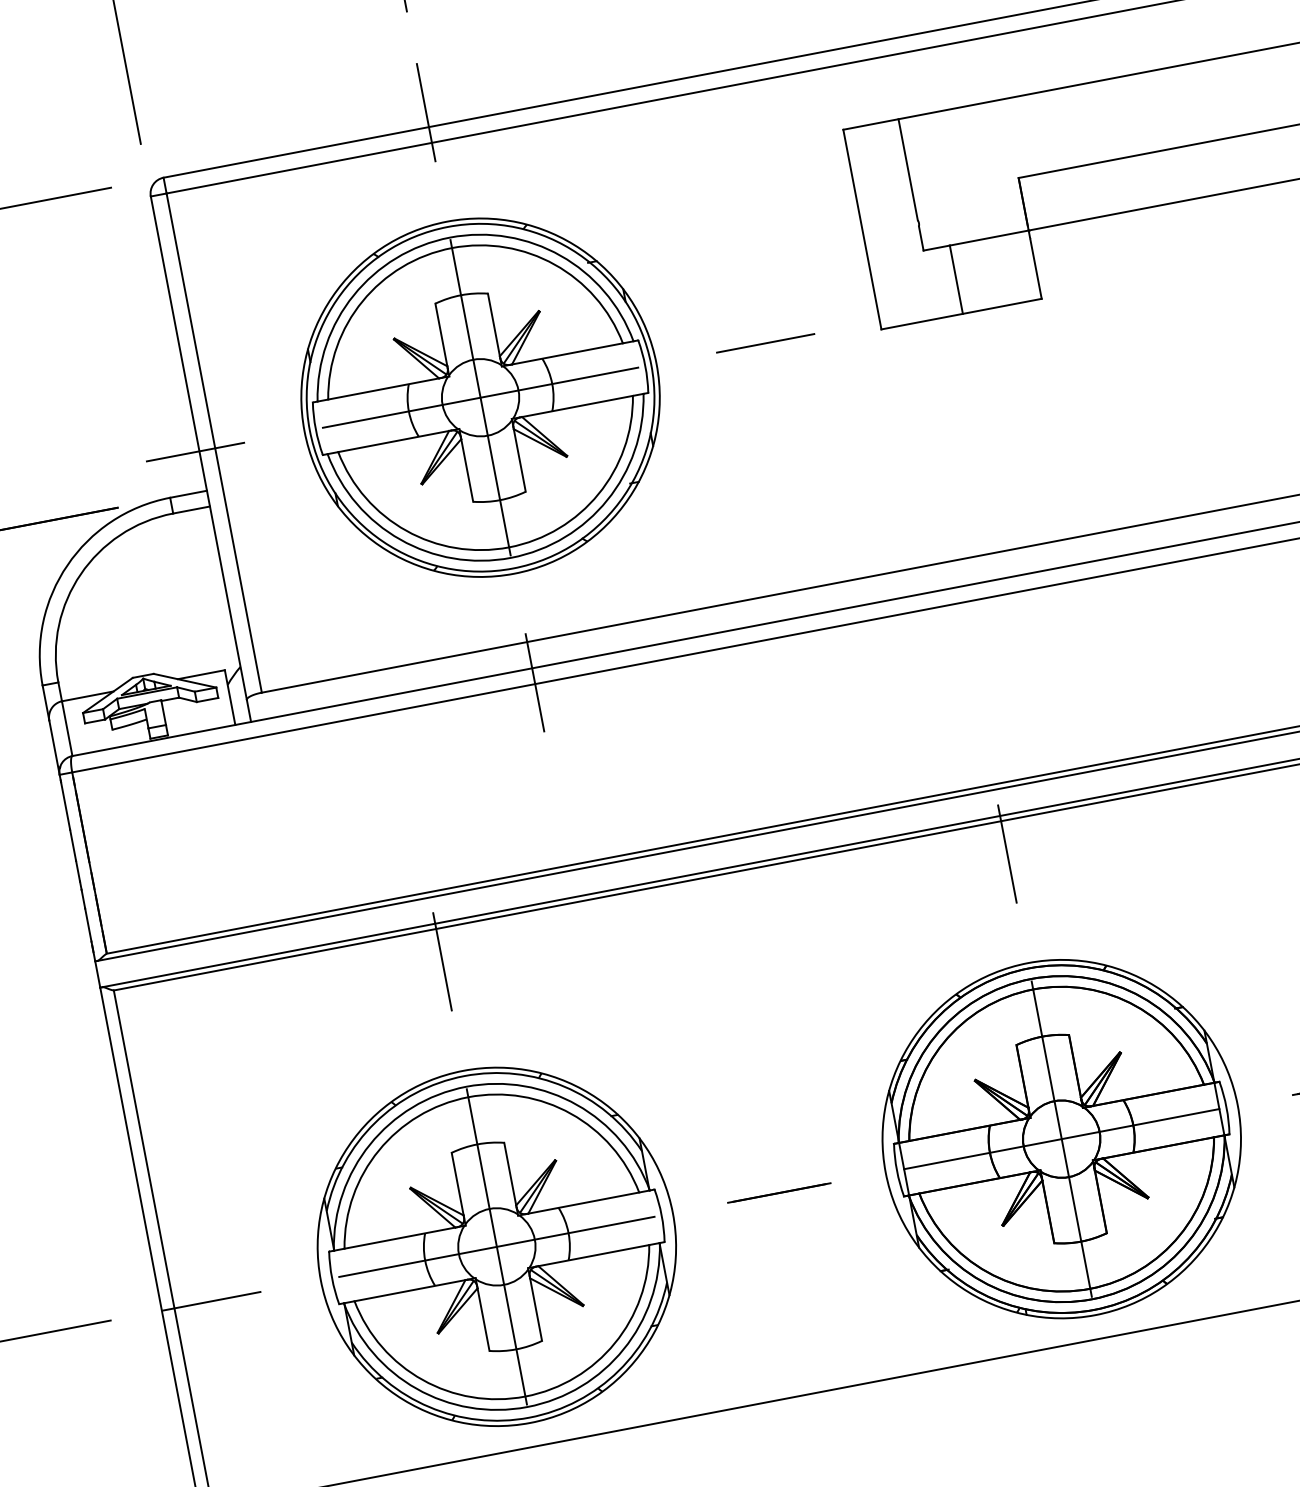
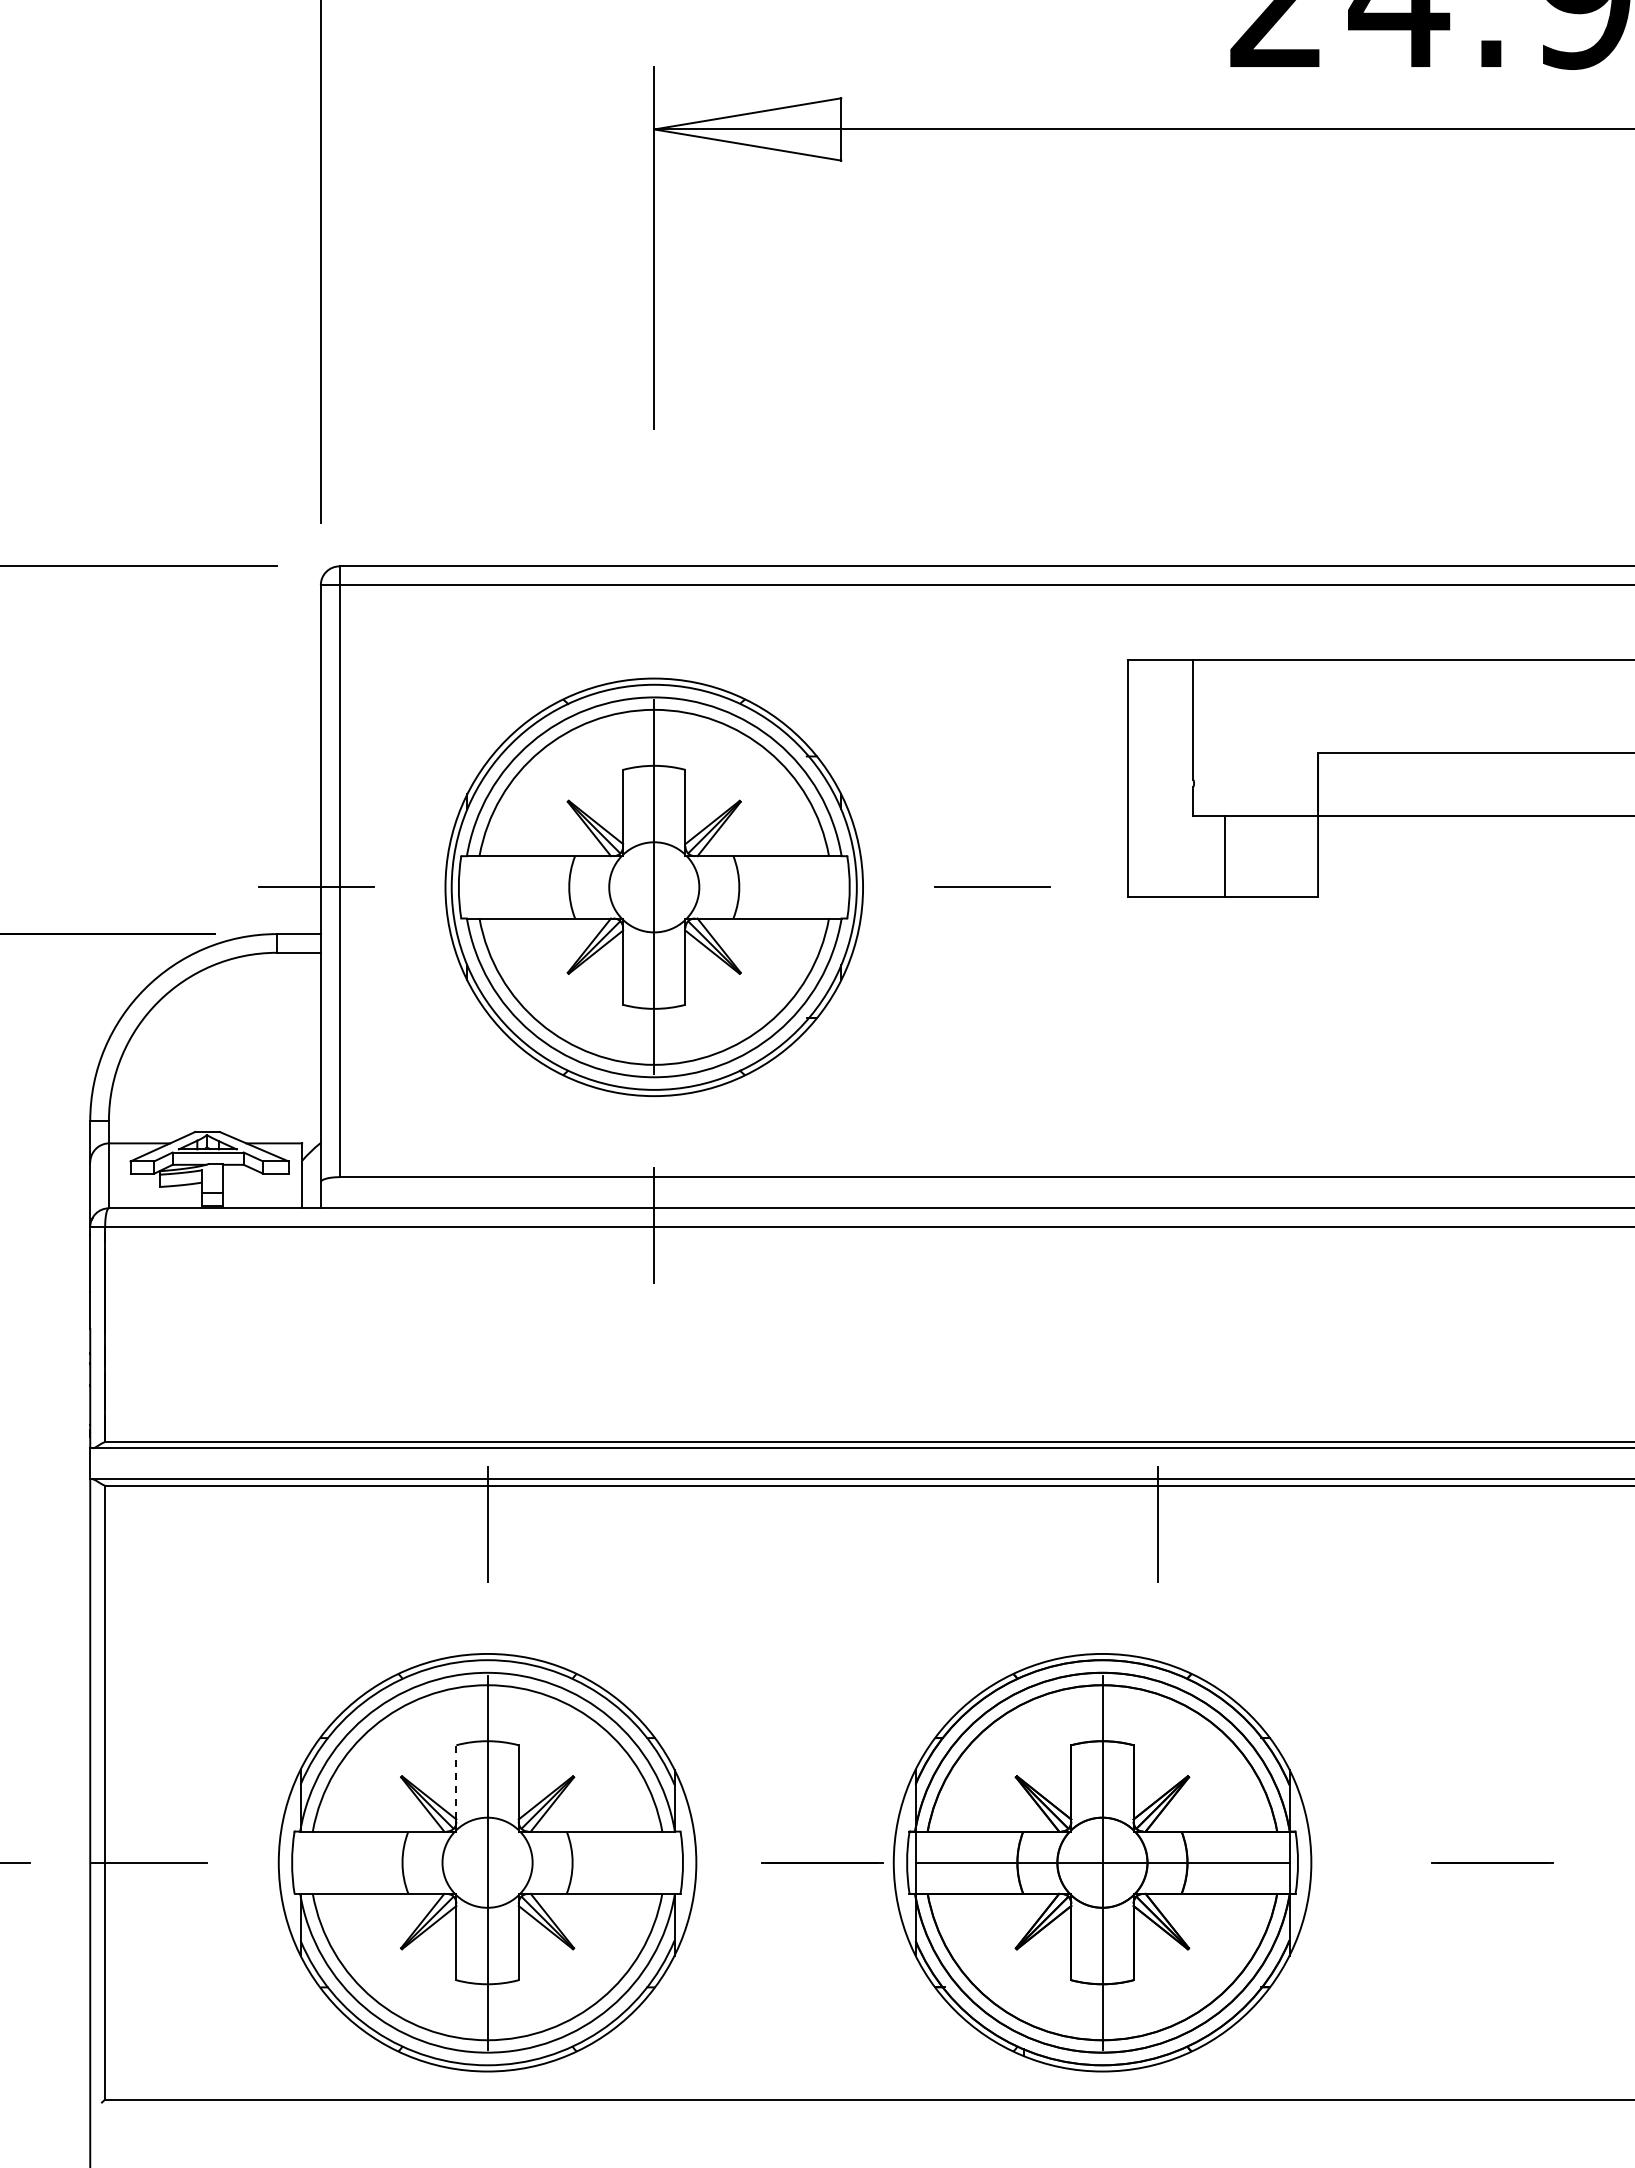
line: (426, 112) -> (654, 548), removed
line: (480, 397) -> (654, 887), removed
part: (1061, 1138) -> (1102, 1862), moved
line: (457, 1183) -> (456, 1781), solid -> dashed
line: (496, 1246) -> (487, 1862), removed

